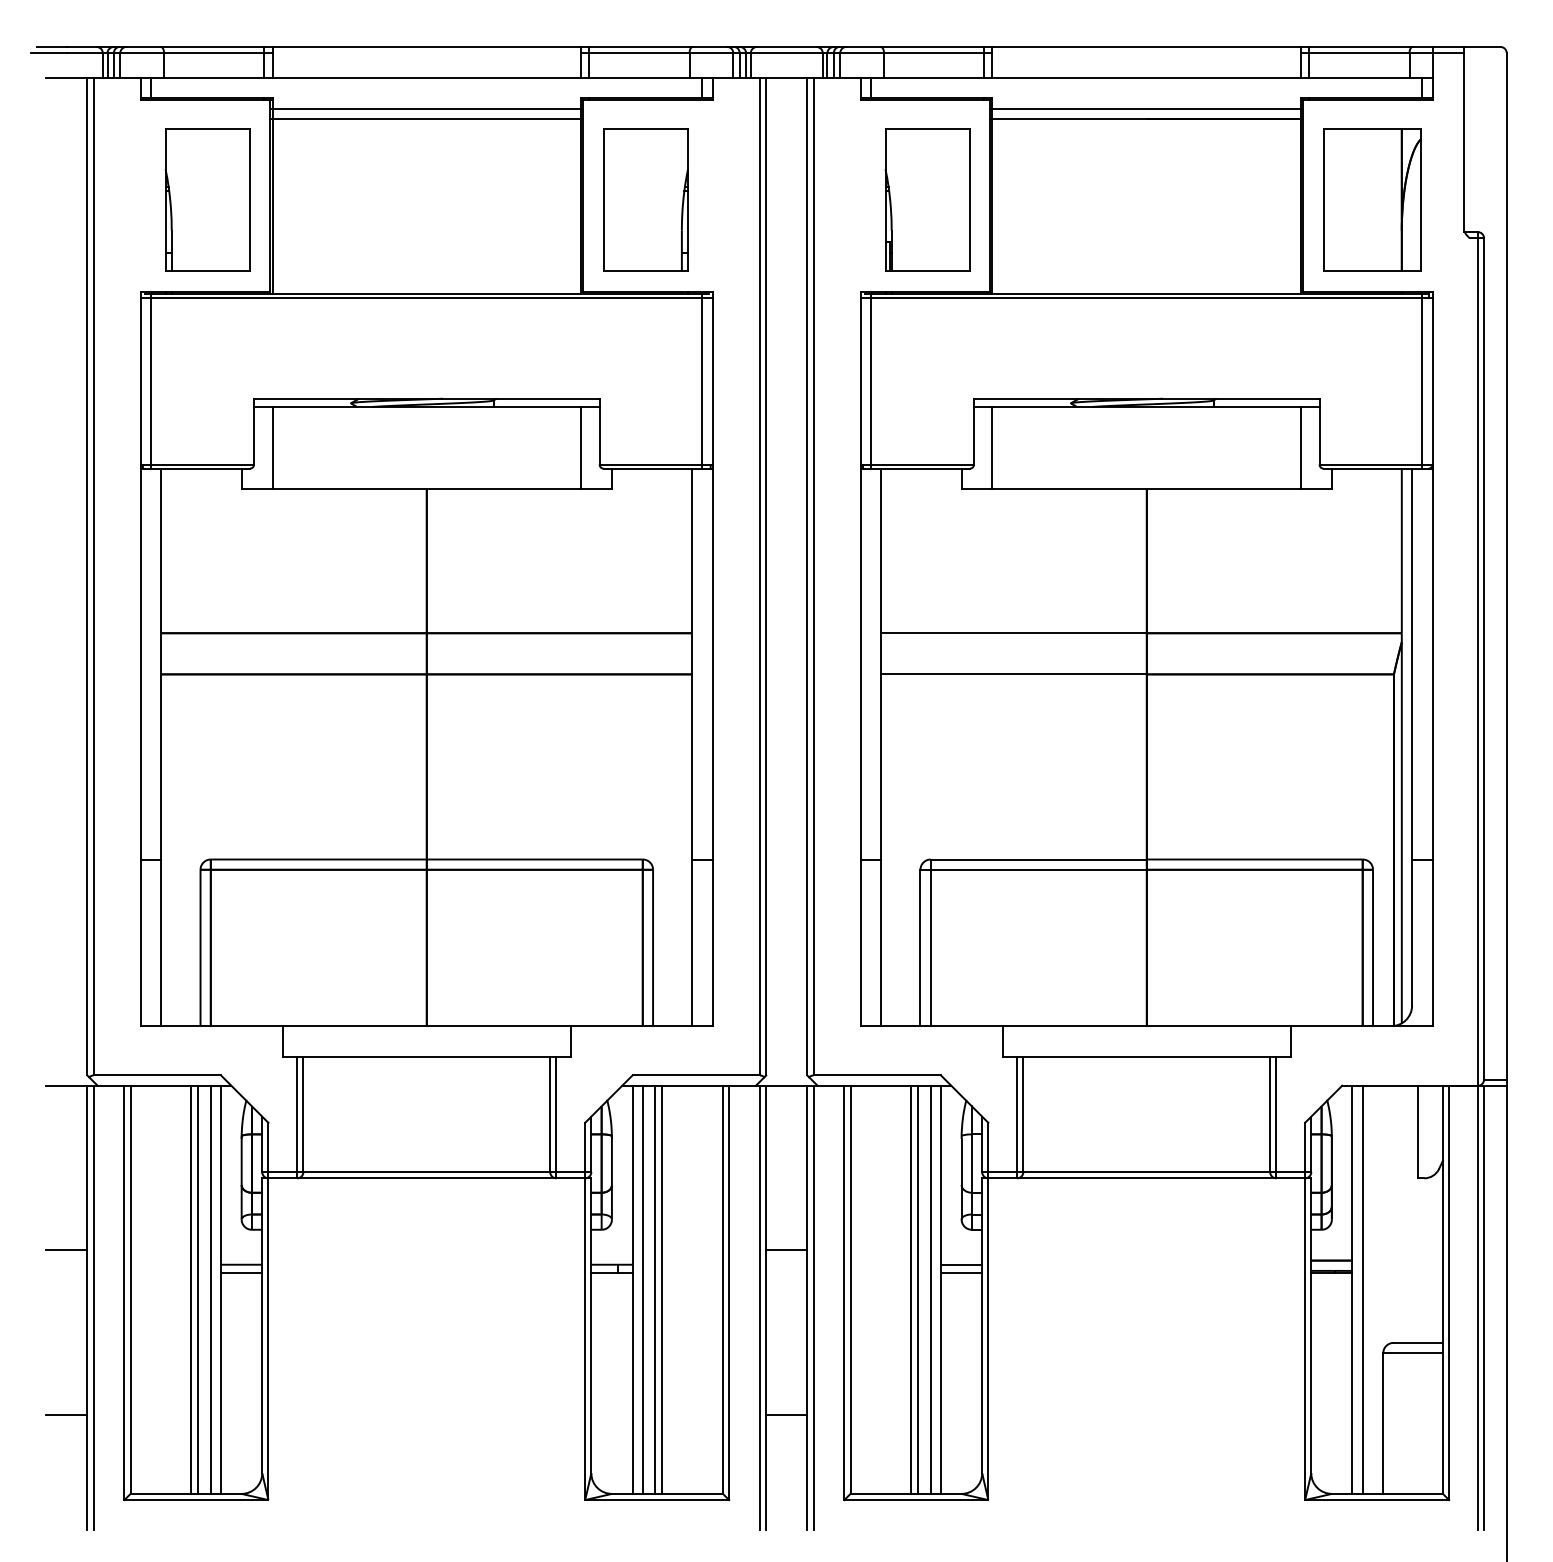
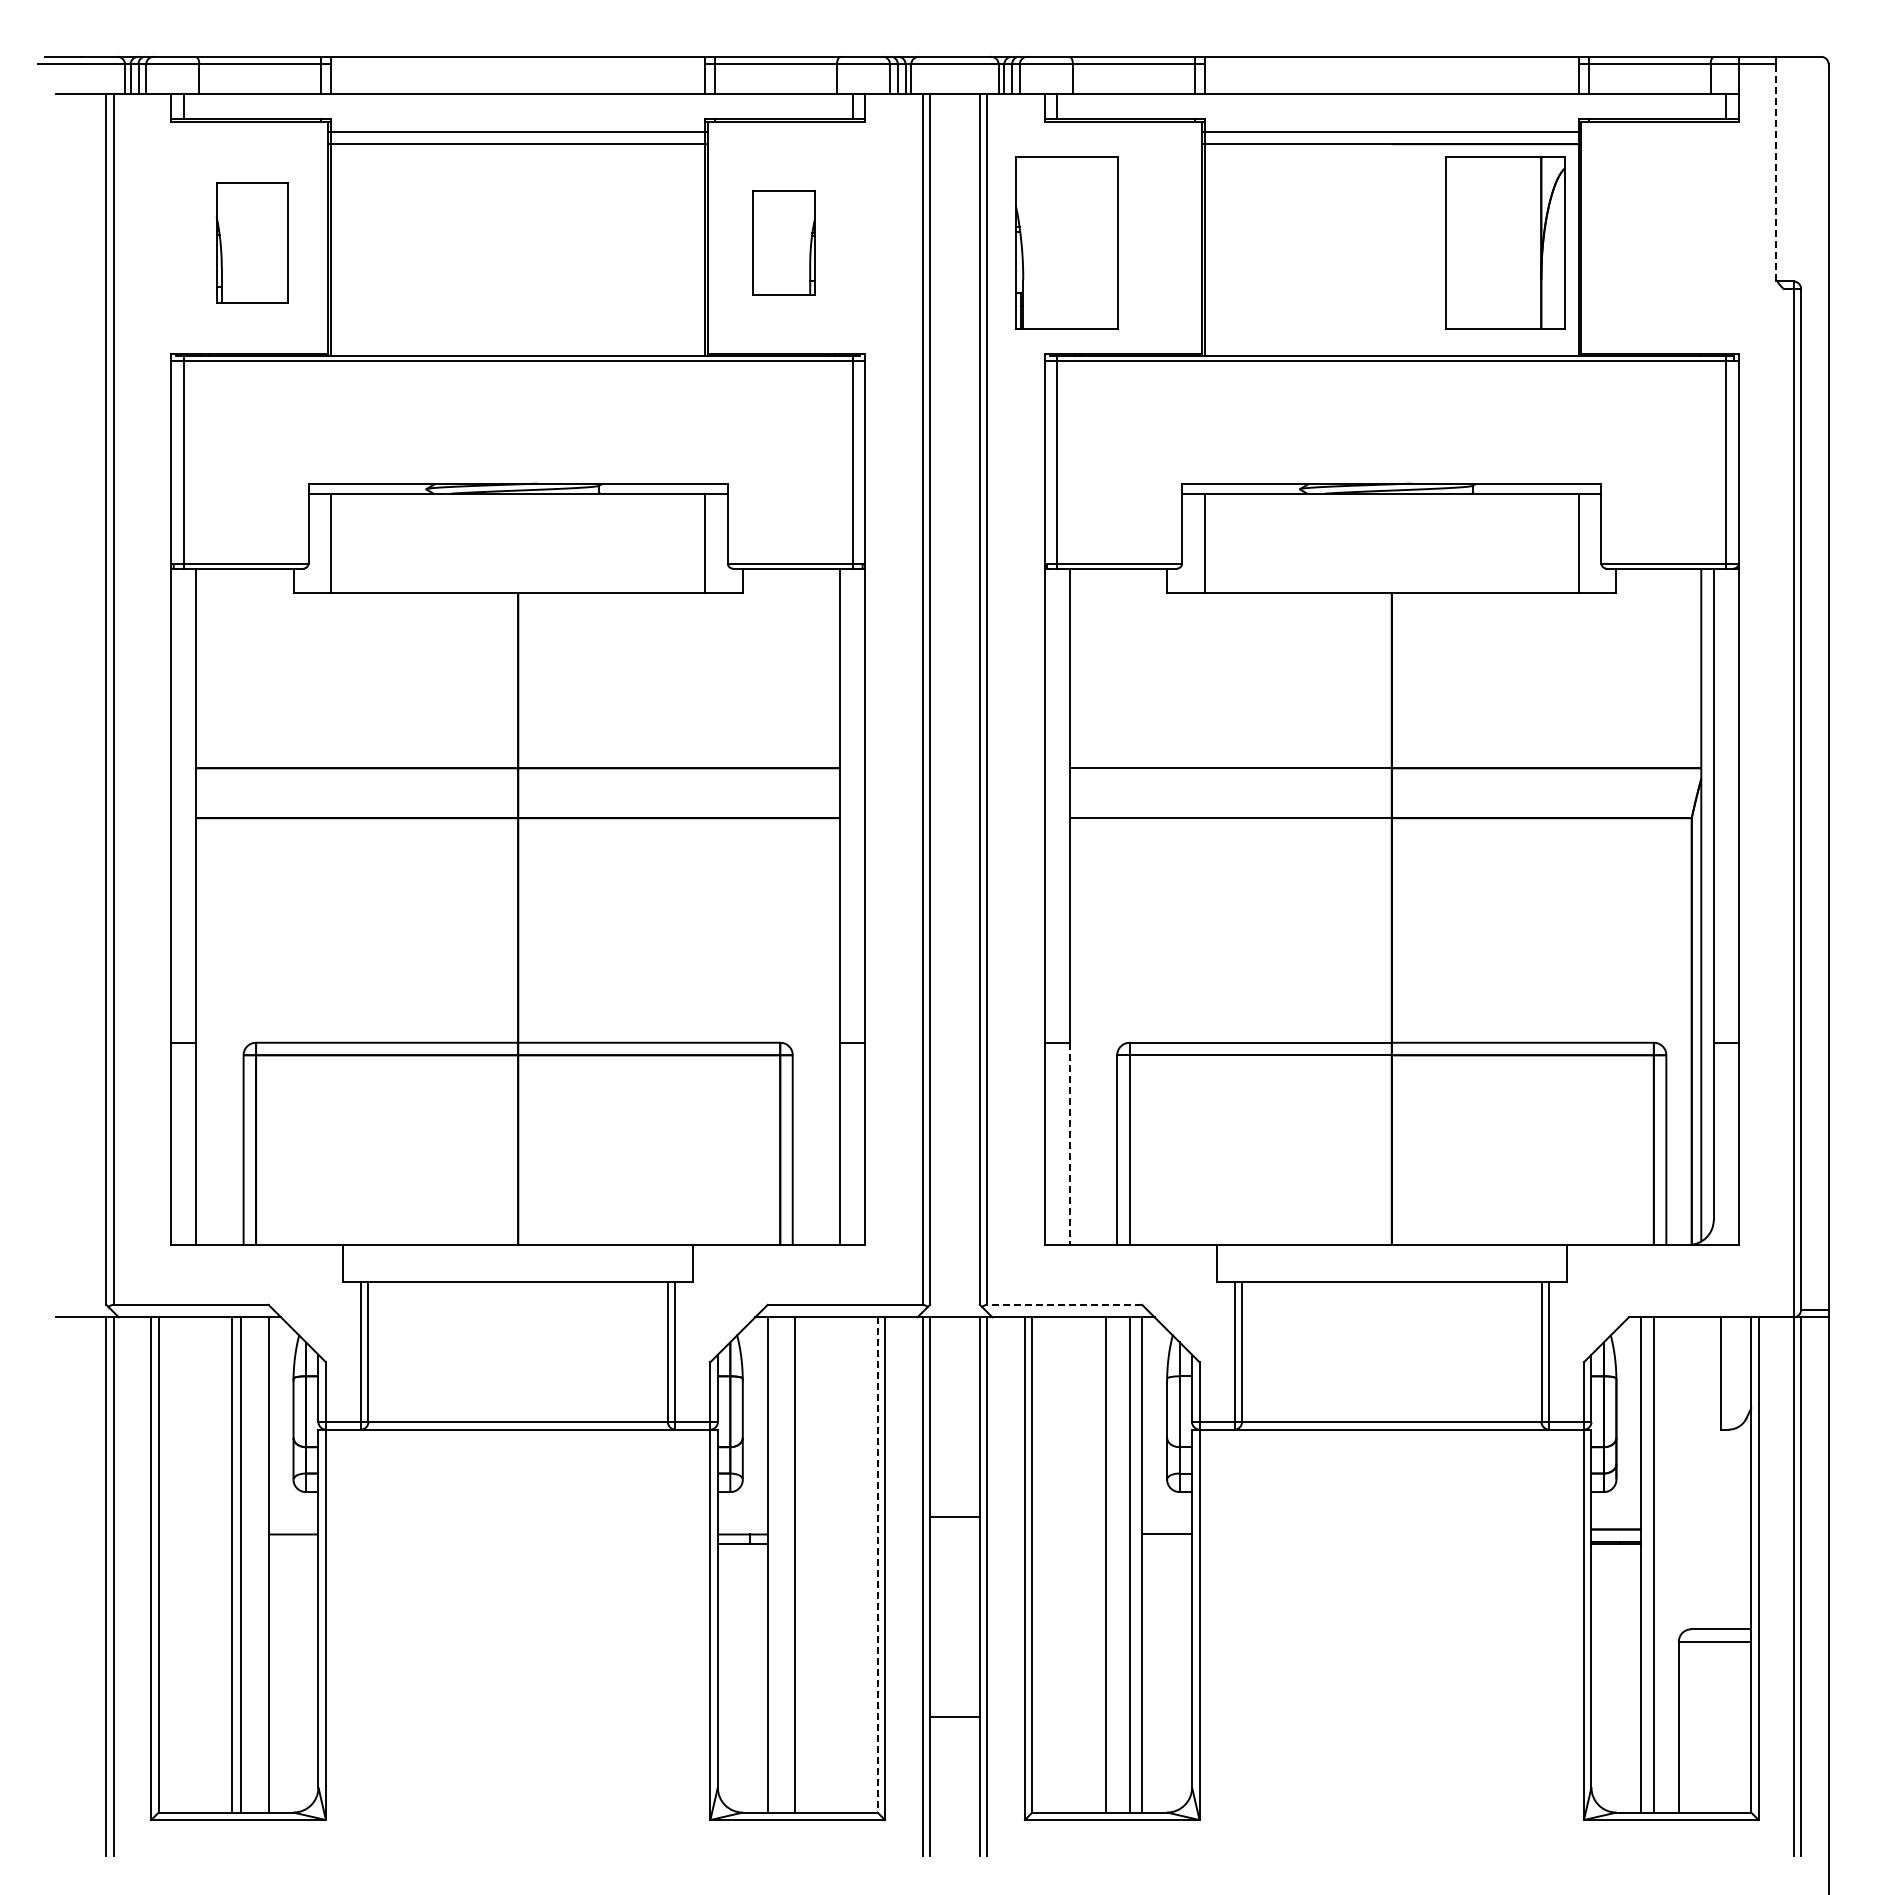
line: (1463, 142) -> (1776, 172), solid -> dashed
part: (207, 200) -> (252, 242), size x0.7
part: (645, 200) -> (783, 242), size x0.6
part: (927, 200) -> (1066, 242), moved
part: (1372, 200) -> (1505, 242), moved
line: (881, 943) -> (1069, 1144), solid -> dashed
line: (877, 1075) -> (1064, 1304), solid -> dashed
line: (66, 1250) -> (81, 1517), removed
line: (241, 1272) -> (293, 1544), removed
line: (961, 1272) -> (1167, 1544), removed
line: (211, 1289) -> (256, 1564), removed
line: (642, 1289) -> (780, 1564), removed
line: (661, 1289) -> (803, 1564), removed
line: (722, 1289) -> (877, 1564), solid -> dashed
line: (918, 1289) -> (1114, 1564), removed
line: (66, 1414) -> (81, 1716), removed

